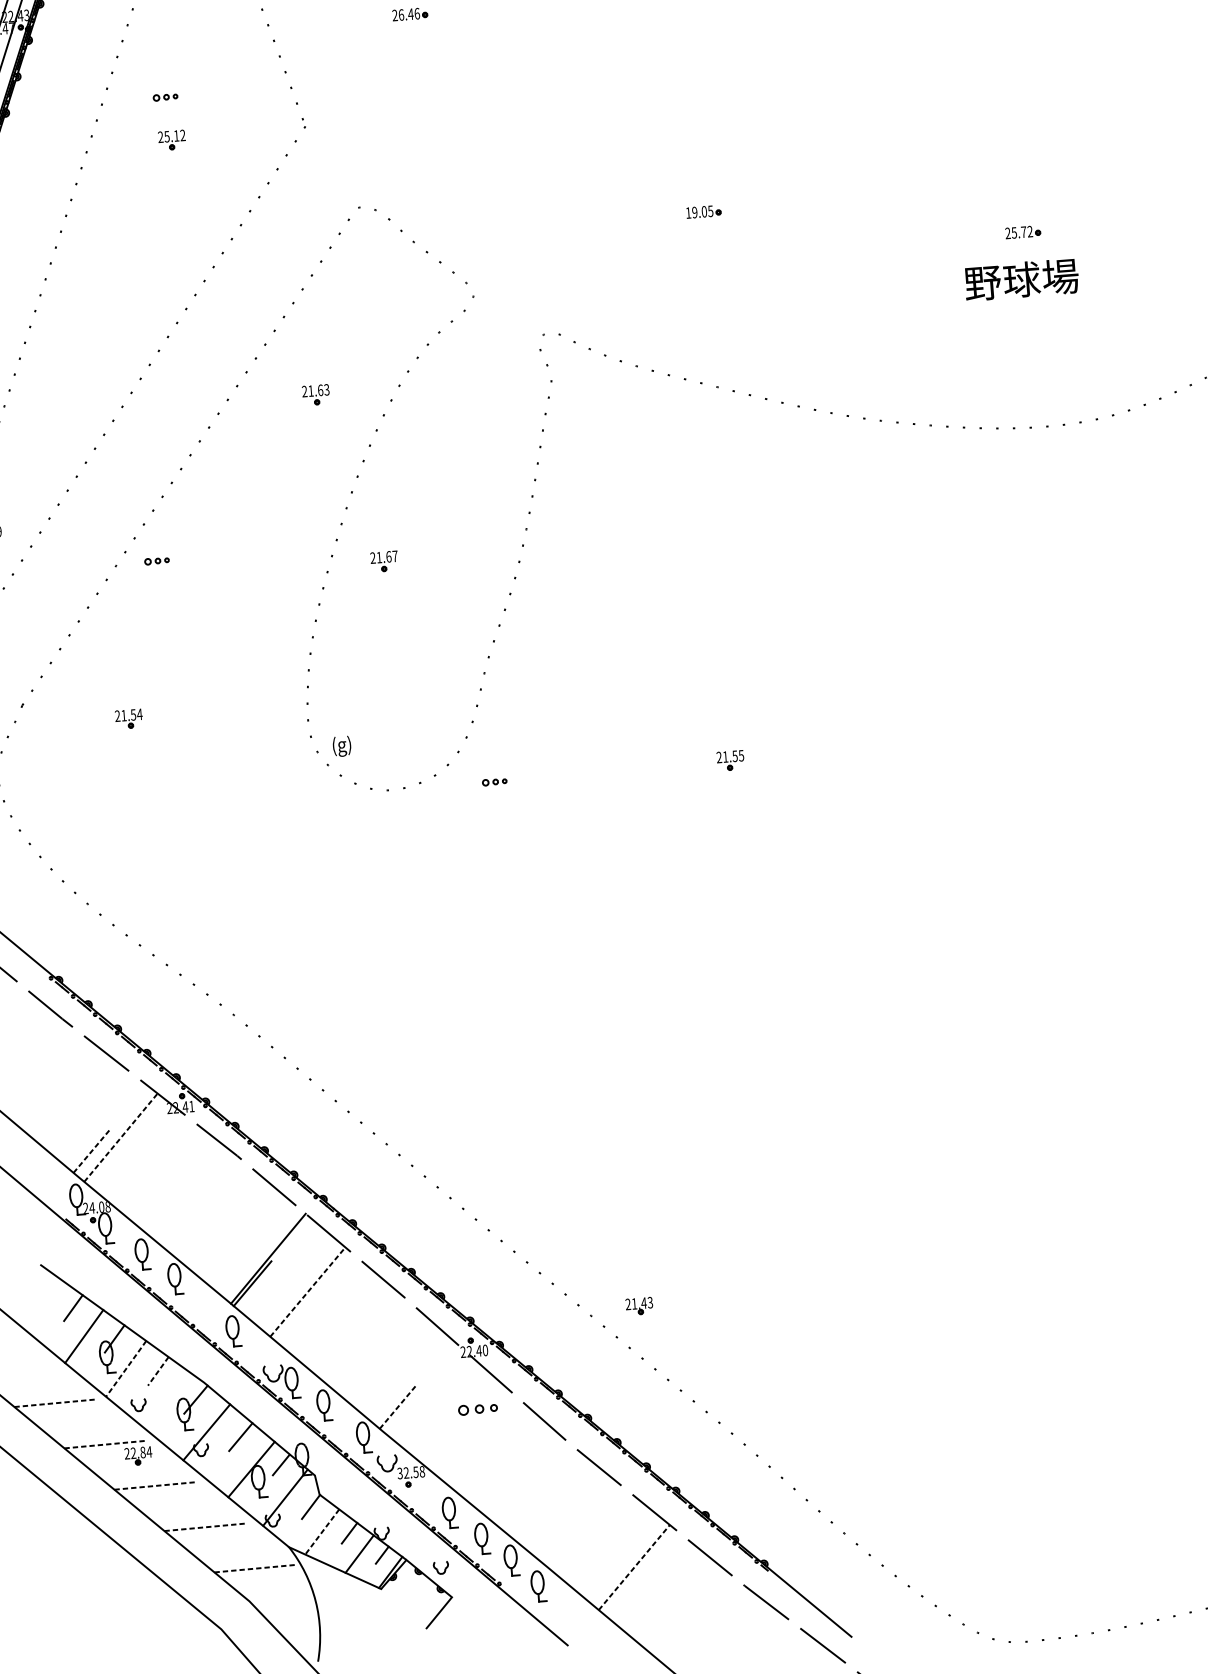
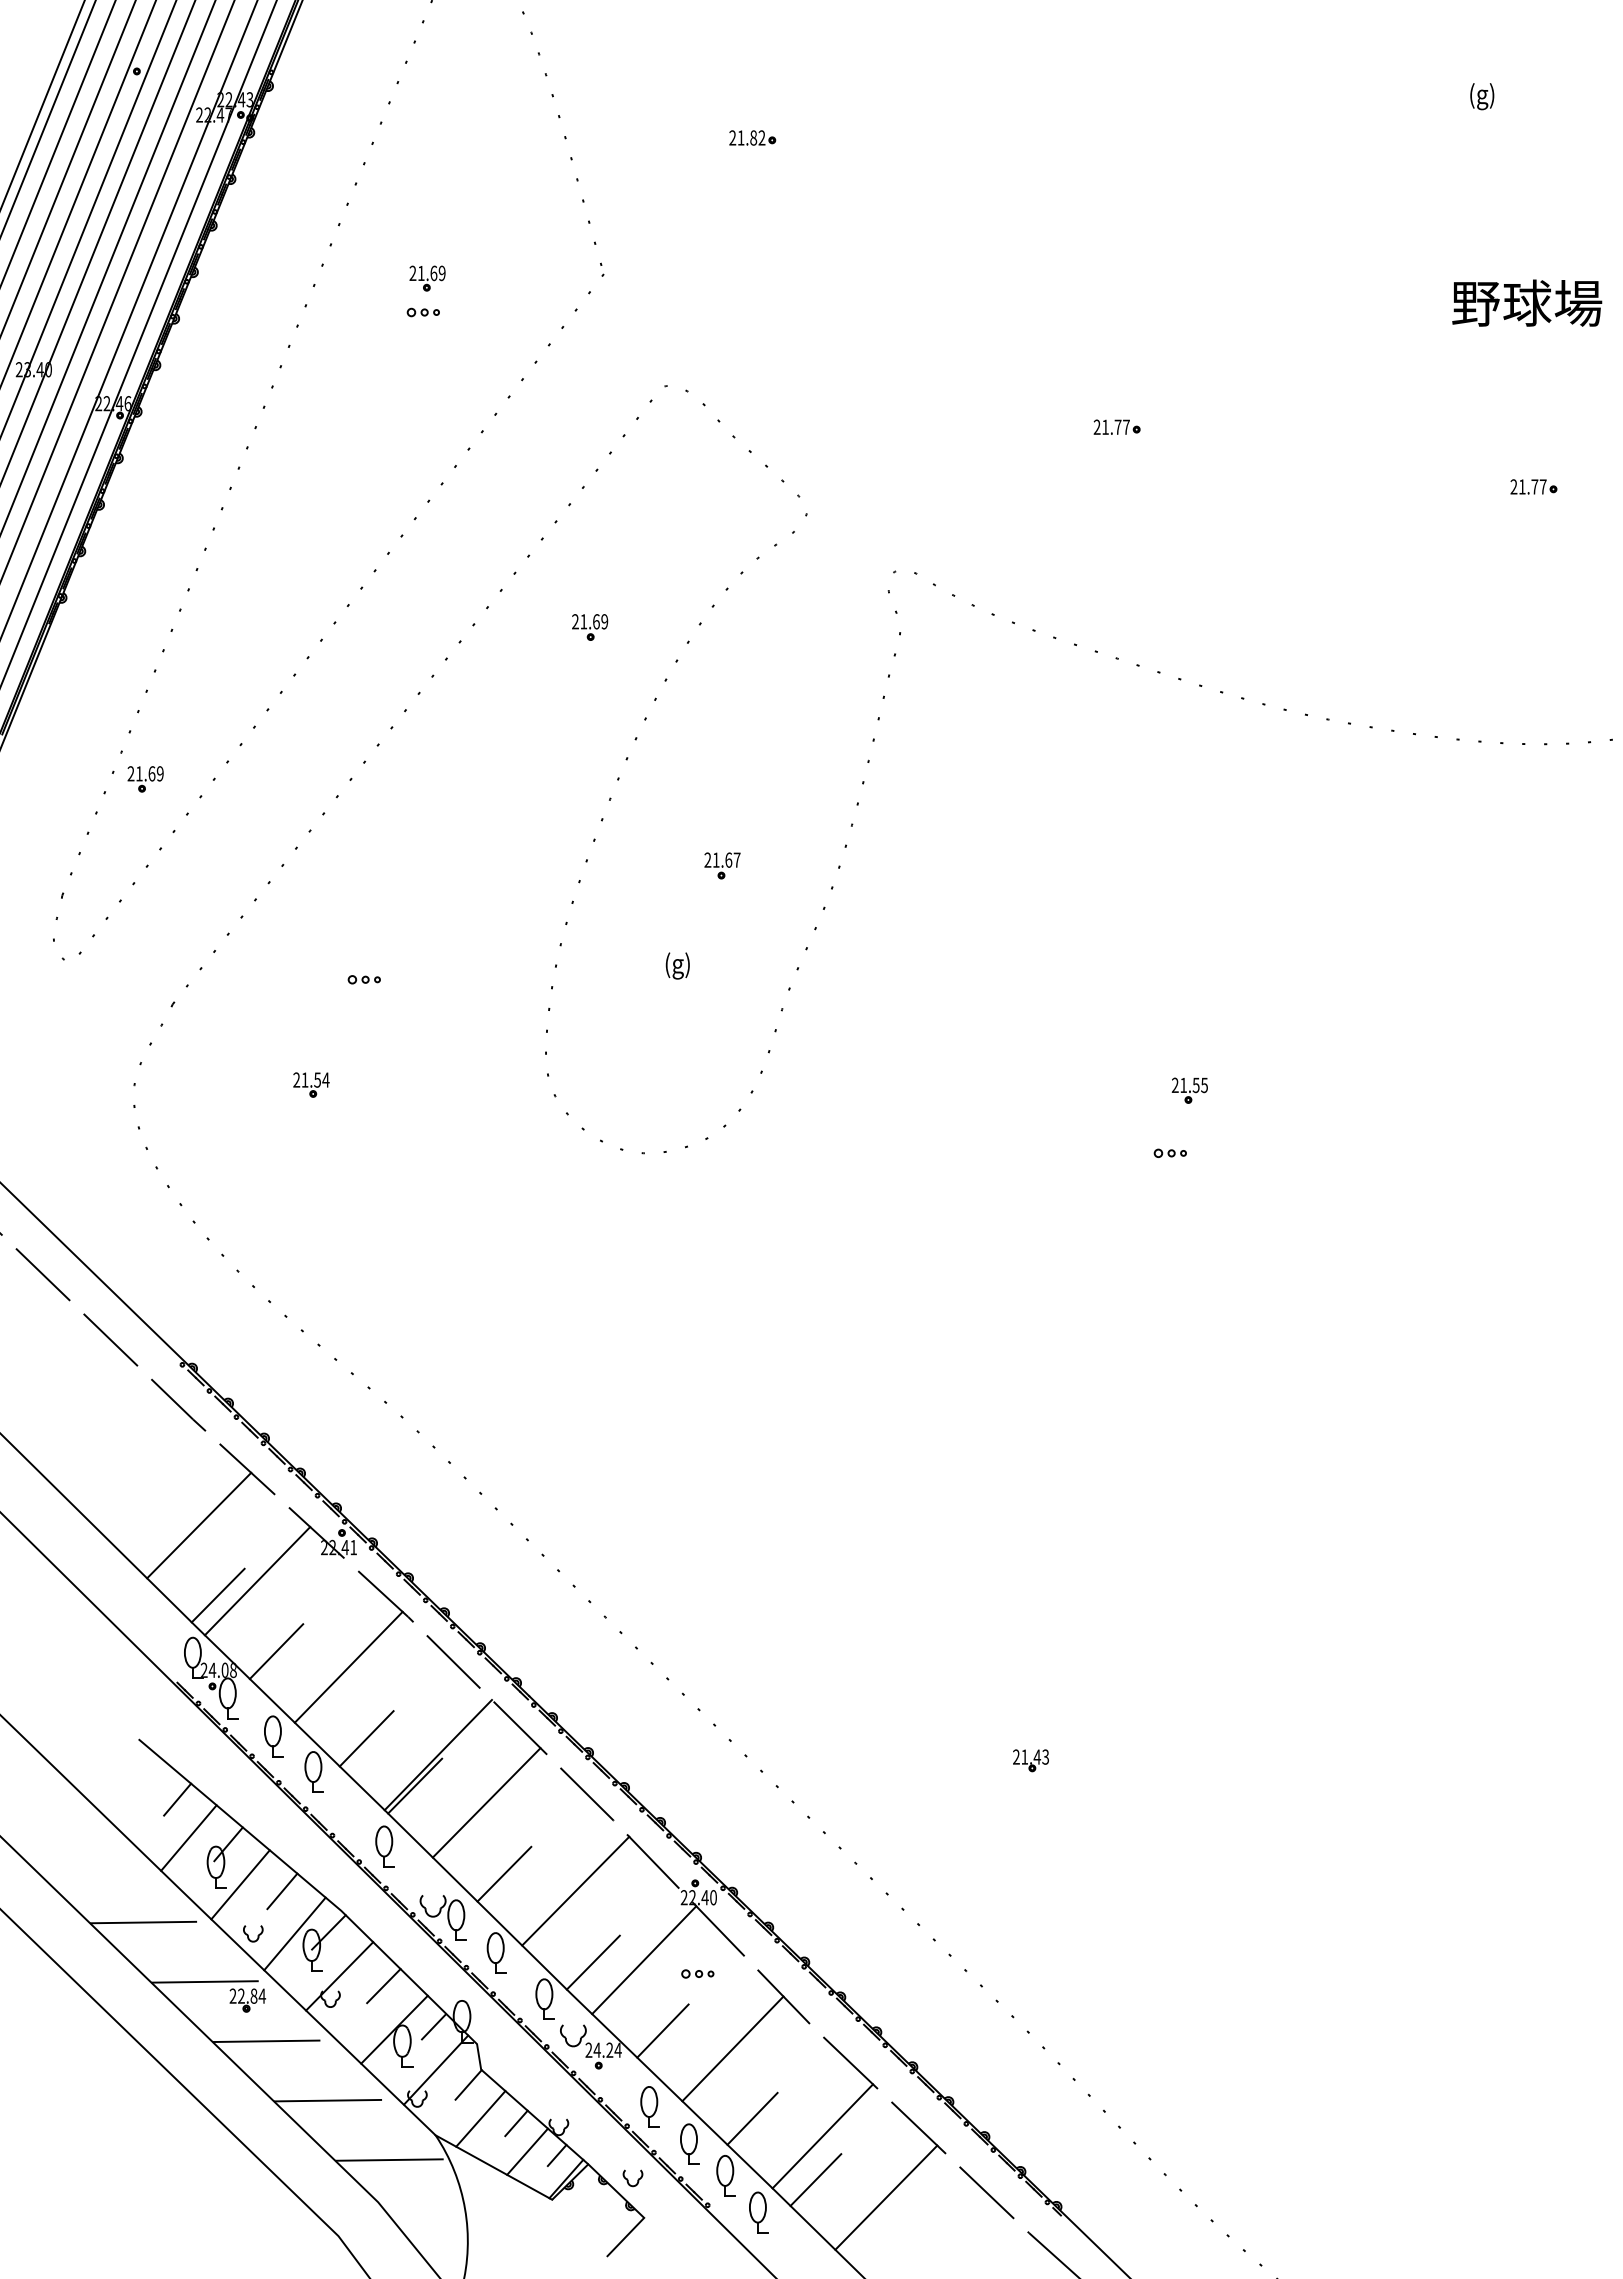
text: (409, 14) -> (751, 137), 26.46 -> 21.82
part: (164, 97) -> (422, 312), moved
text: (174, 136) -> (431, 273), 25.12 -> 21.69
text: (699, 211) -> (1111, 426), 19.05 -> 21.77
text: (1022, 231) -> (1532, 486), 25.72 -> 21.77
text: (1021, 279) -> (1527, 302), moved
text: (326, 389) -> (604, 621), 21.63 -> 21.69
part: (156, 560) -> (363, 979), moved
part: (384, 561) -> (722, 865), moved
part: (129, 718) -> (311, 1084), moved
text: (341, 746) -> (677, 965), moved
part: (730, 760) -> (1189, 1090), moved
part: (494, 781) -> (1169, 1152), moved
line: (73, 1099) -> (199, 1525), added
line: (120, 1137) -> (257, 1580), dashed -> solid
line: (92, 1150) -> (218, 1595), dashed -> solid
line: (139, 1189) -> (276, 1651), added
line: (194, 1196) -> (348, 1666), added
line: (212, 1250) -> (366, 1738), added
line: (307, 1291) -> (486, 1802), dashed -> solid
part: (639, 1306) -> (1030, 1760), moved
line: (325, 1344) -> (504, 1873), added
line: (380, 1353) -> (575, 1890), added
line: (126, 1369) -> (240, 1885), dashed -> solid
line: (158, 1371) -> (282, 1891), dashed -> solid
line: (169, 1402) -> (294, 1933), added
line: (436, 1402) -> (644, 1960), added
line: (54, 1403) -> (143, 1922), dashed -> solid
line: (398, 1406) -> (593, 1962), dashed -> solid
part: (477, 1408) -> (697, 1973), size x0.62
line: (105, 1444) -> (205, 1981), dashed -> solid
line: (454, 1454) -> (662, 2030), added
line: (508, 1463) -> (732, 2048), added
text: (411, 1472) -> (603, 2049), 32.58 -> 24.24
line: (155, 1486) -> (266, 2041), dashed -> solid
line: (528, 1515) -> (752, 2118), added
line: (582, 1524) -> (822, 2136), added
line: (205, 1527) -> (328, 2100), dashed -> solid
line: (322, 1532) -> (480, 2119), dashed -> solid
line: (579, 1557) -> (815, 2179), added
line: (634, 1567) -> (886, 2197), dashed -> solid
line: (256, 1568) -> (390, 2160), dashed -> solid

